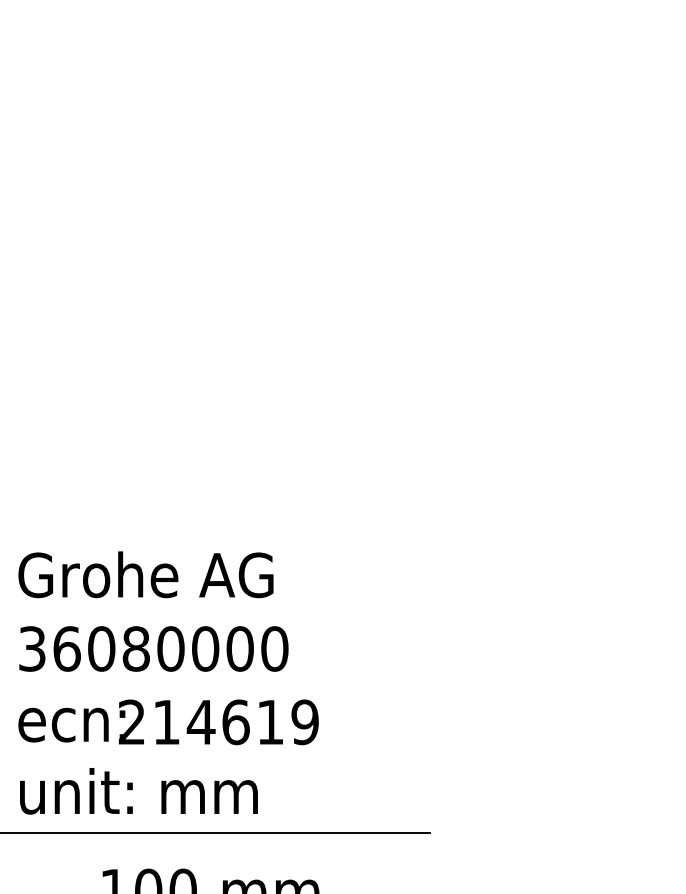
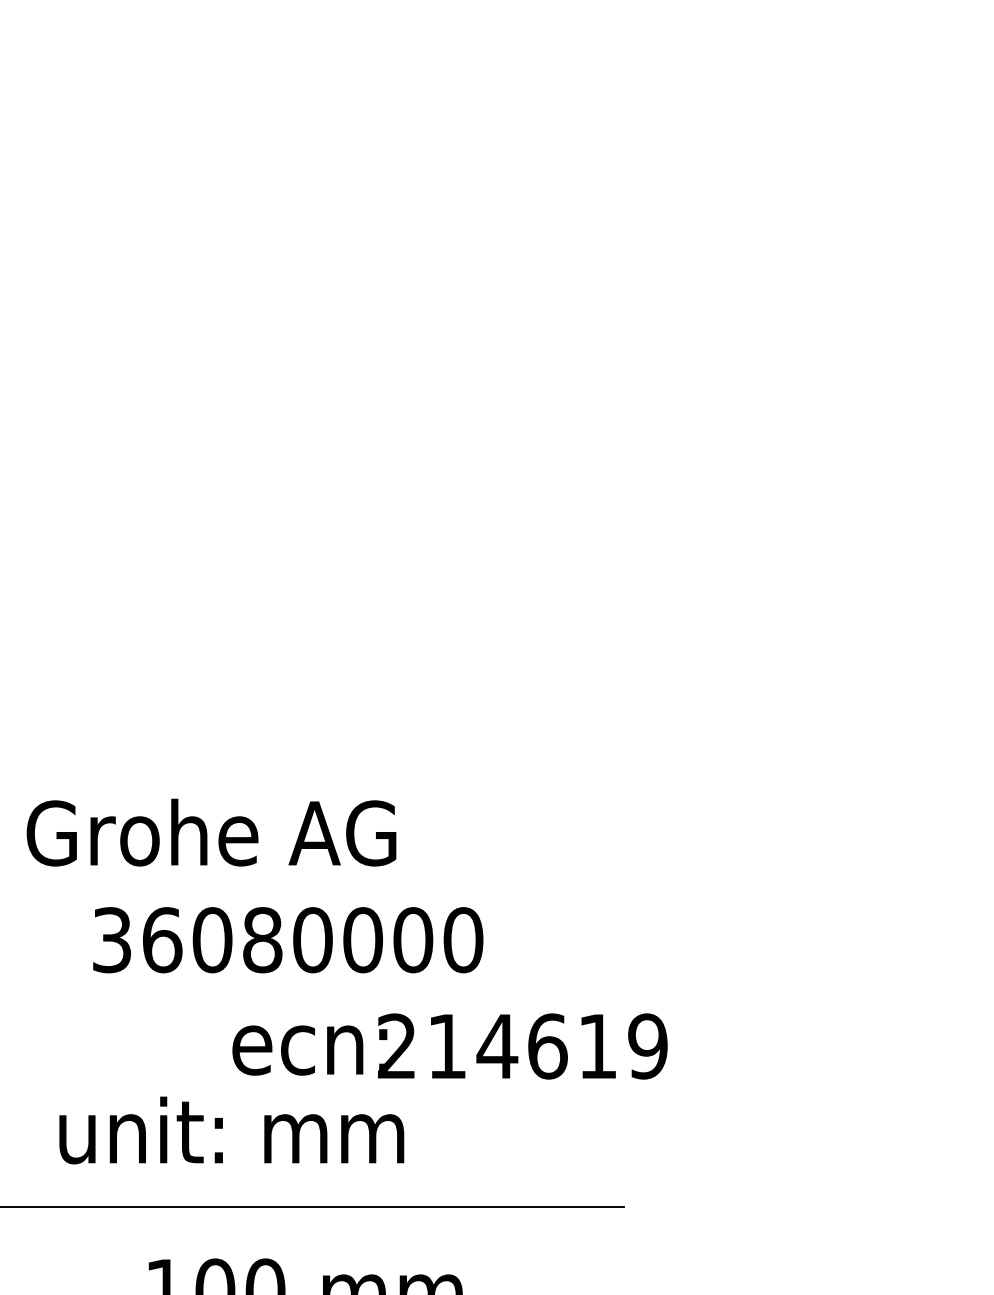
text: (153, 648) -> (287, 939), moved
text: (168, 722) -> (449, 1046), moved
text: (138, 791) -> (231, 1130), moved

